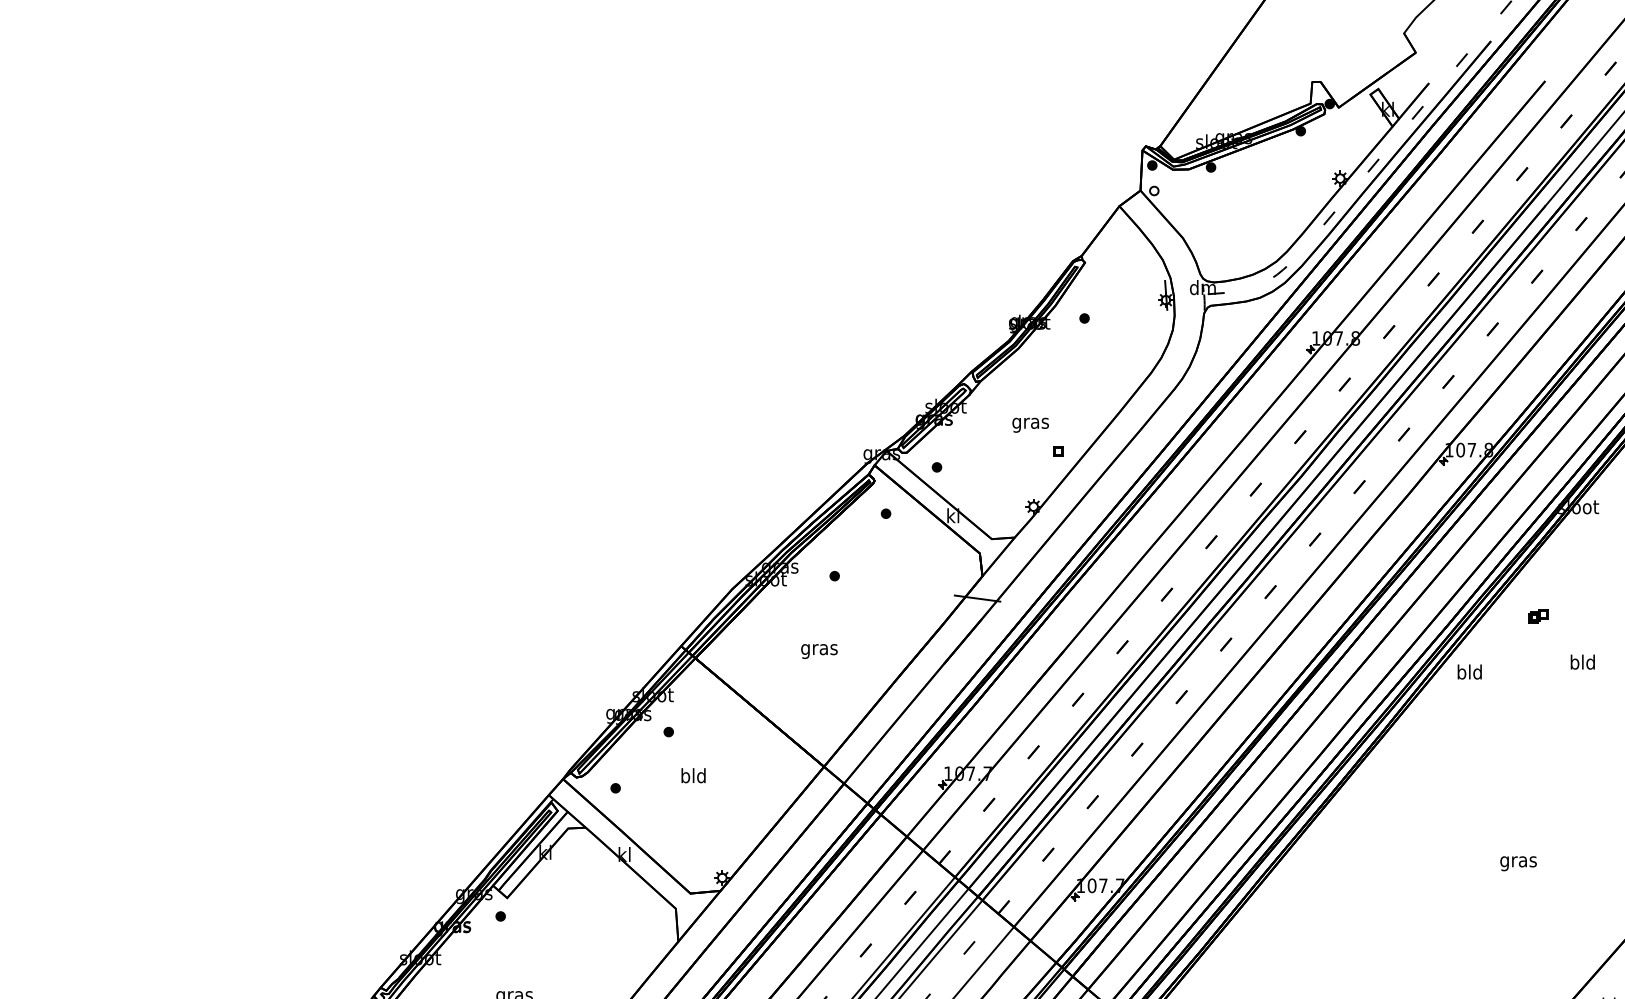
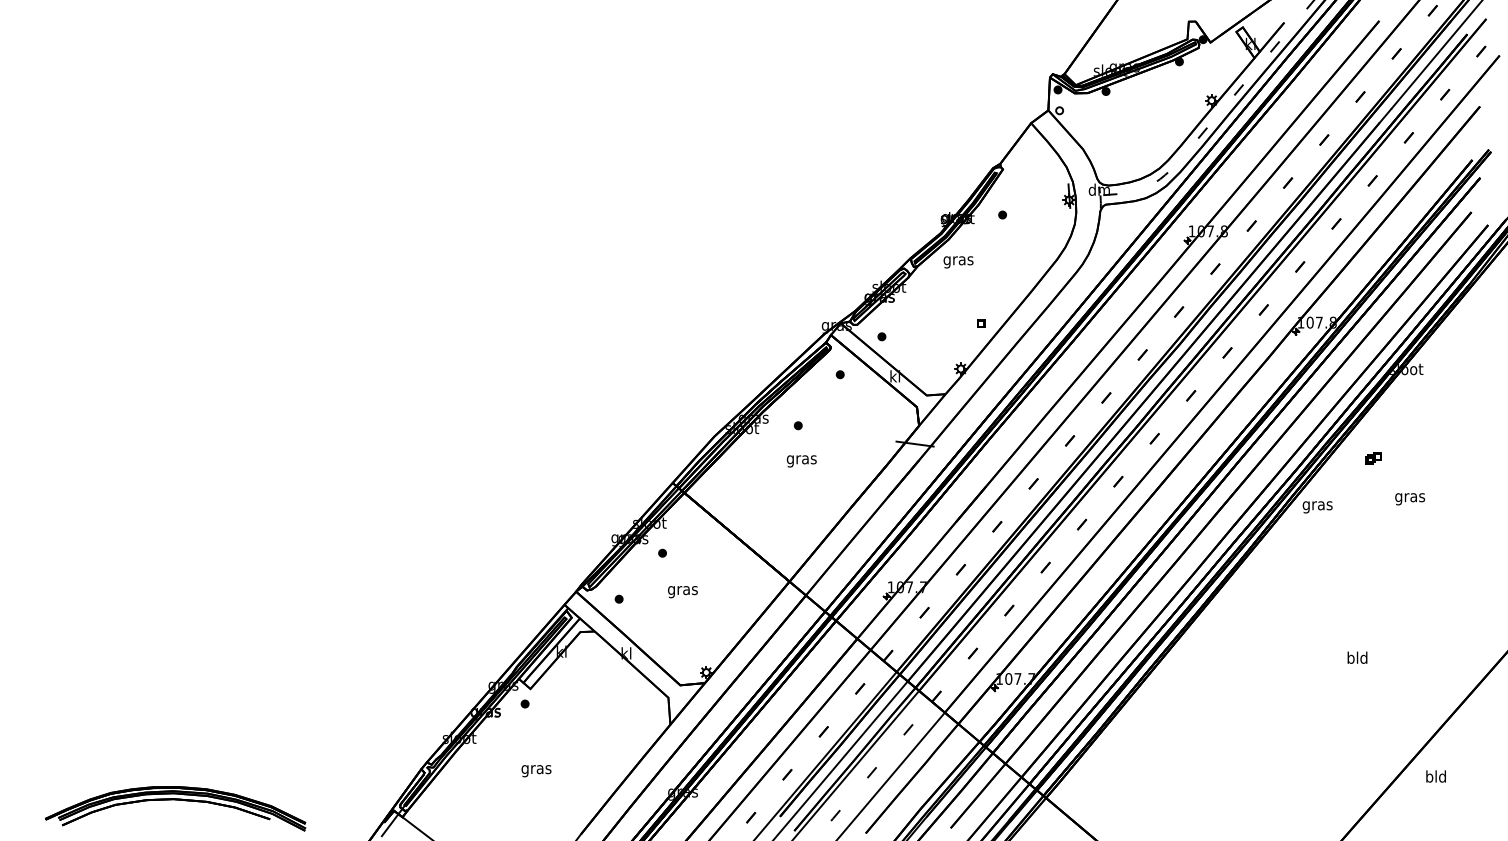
text: (1030, 425) -> (958, 262), moved
text: (819, 651) -> (801, 461), moved
text: (1583, 663) -> (1410, 497), bld -> gras
text: (1469, 673) -> (1317, 505), bld -> gras
text: (693, 777) -> (682, 590), bld -> gras
text: (1518, 861) -> (1357, 659), gras -> bld

